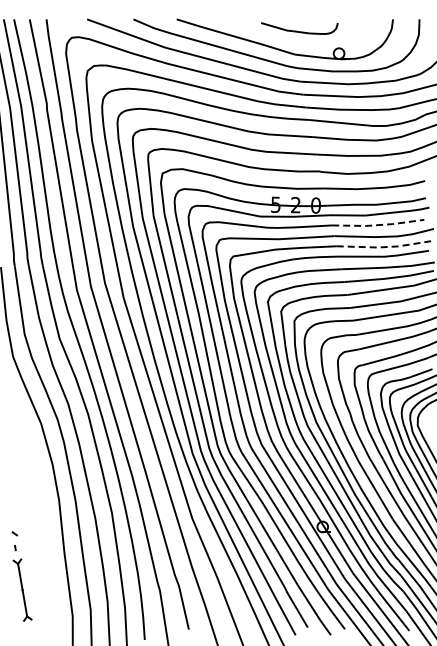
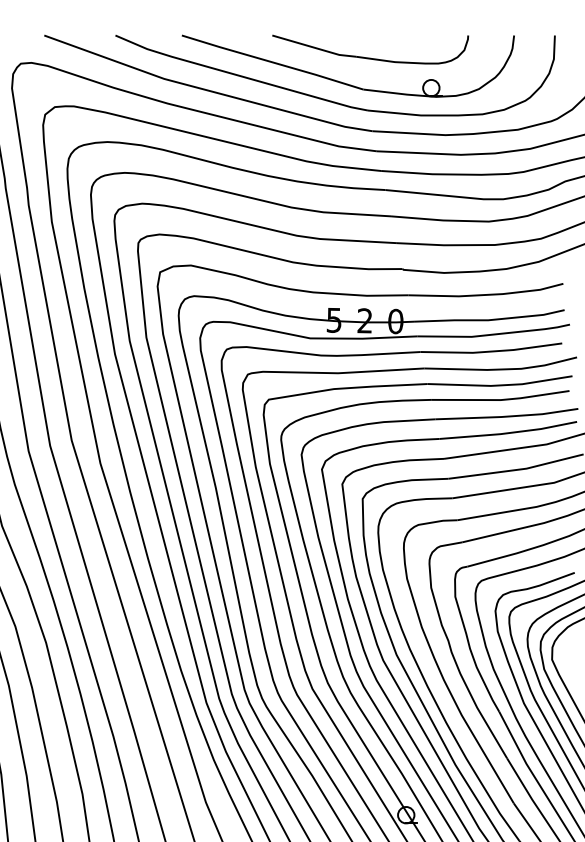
part: (299, 28) -> (370, 49), size x1.67
line: (378, 225) -> (491, 352), dashed -> solid
line: (384, 247) -> (501, 385), dashed -> solid

